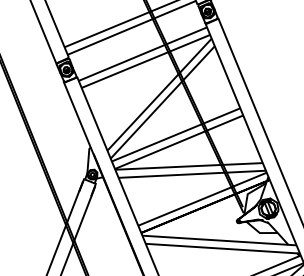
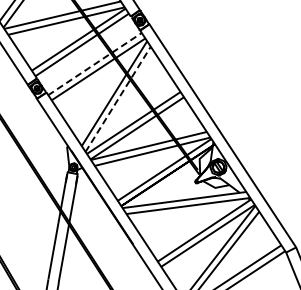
line: (143, 53) -> (95, 63), solid -> dashed
line: (163, 102) -> (118, 99), solid -> dashed

